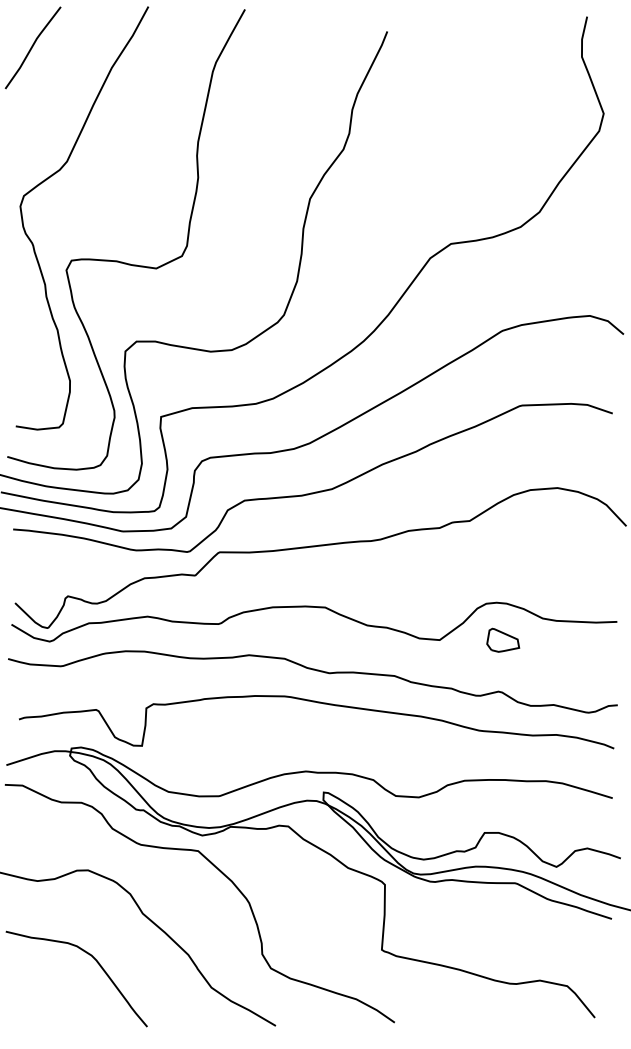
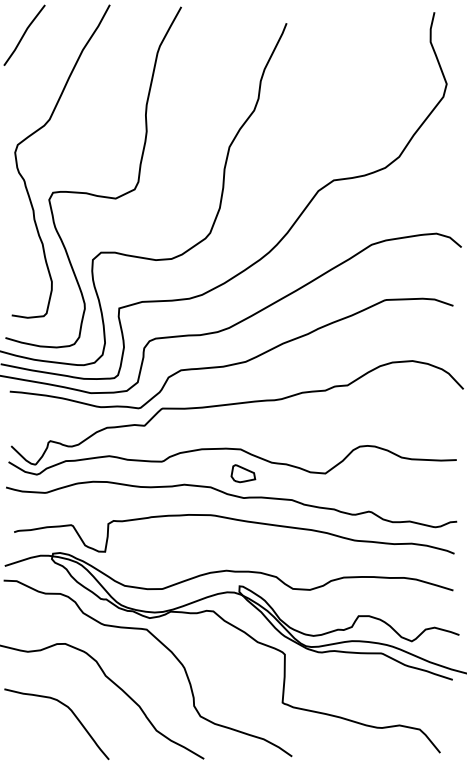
part: (503, 640) -> (243, 473), moved

